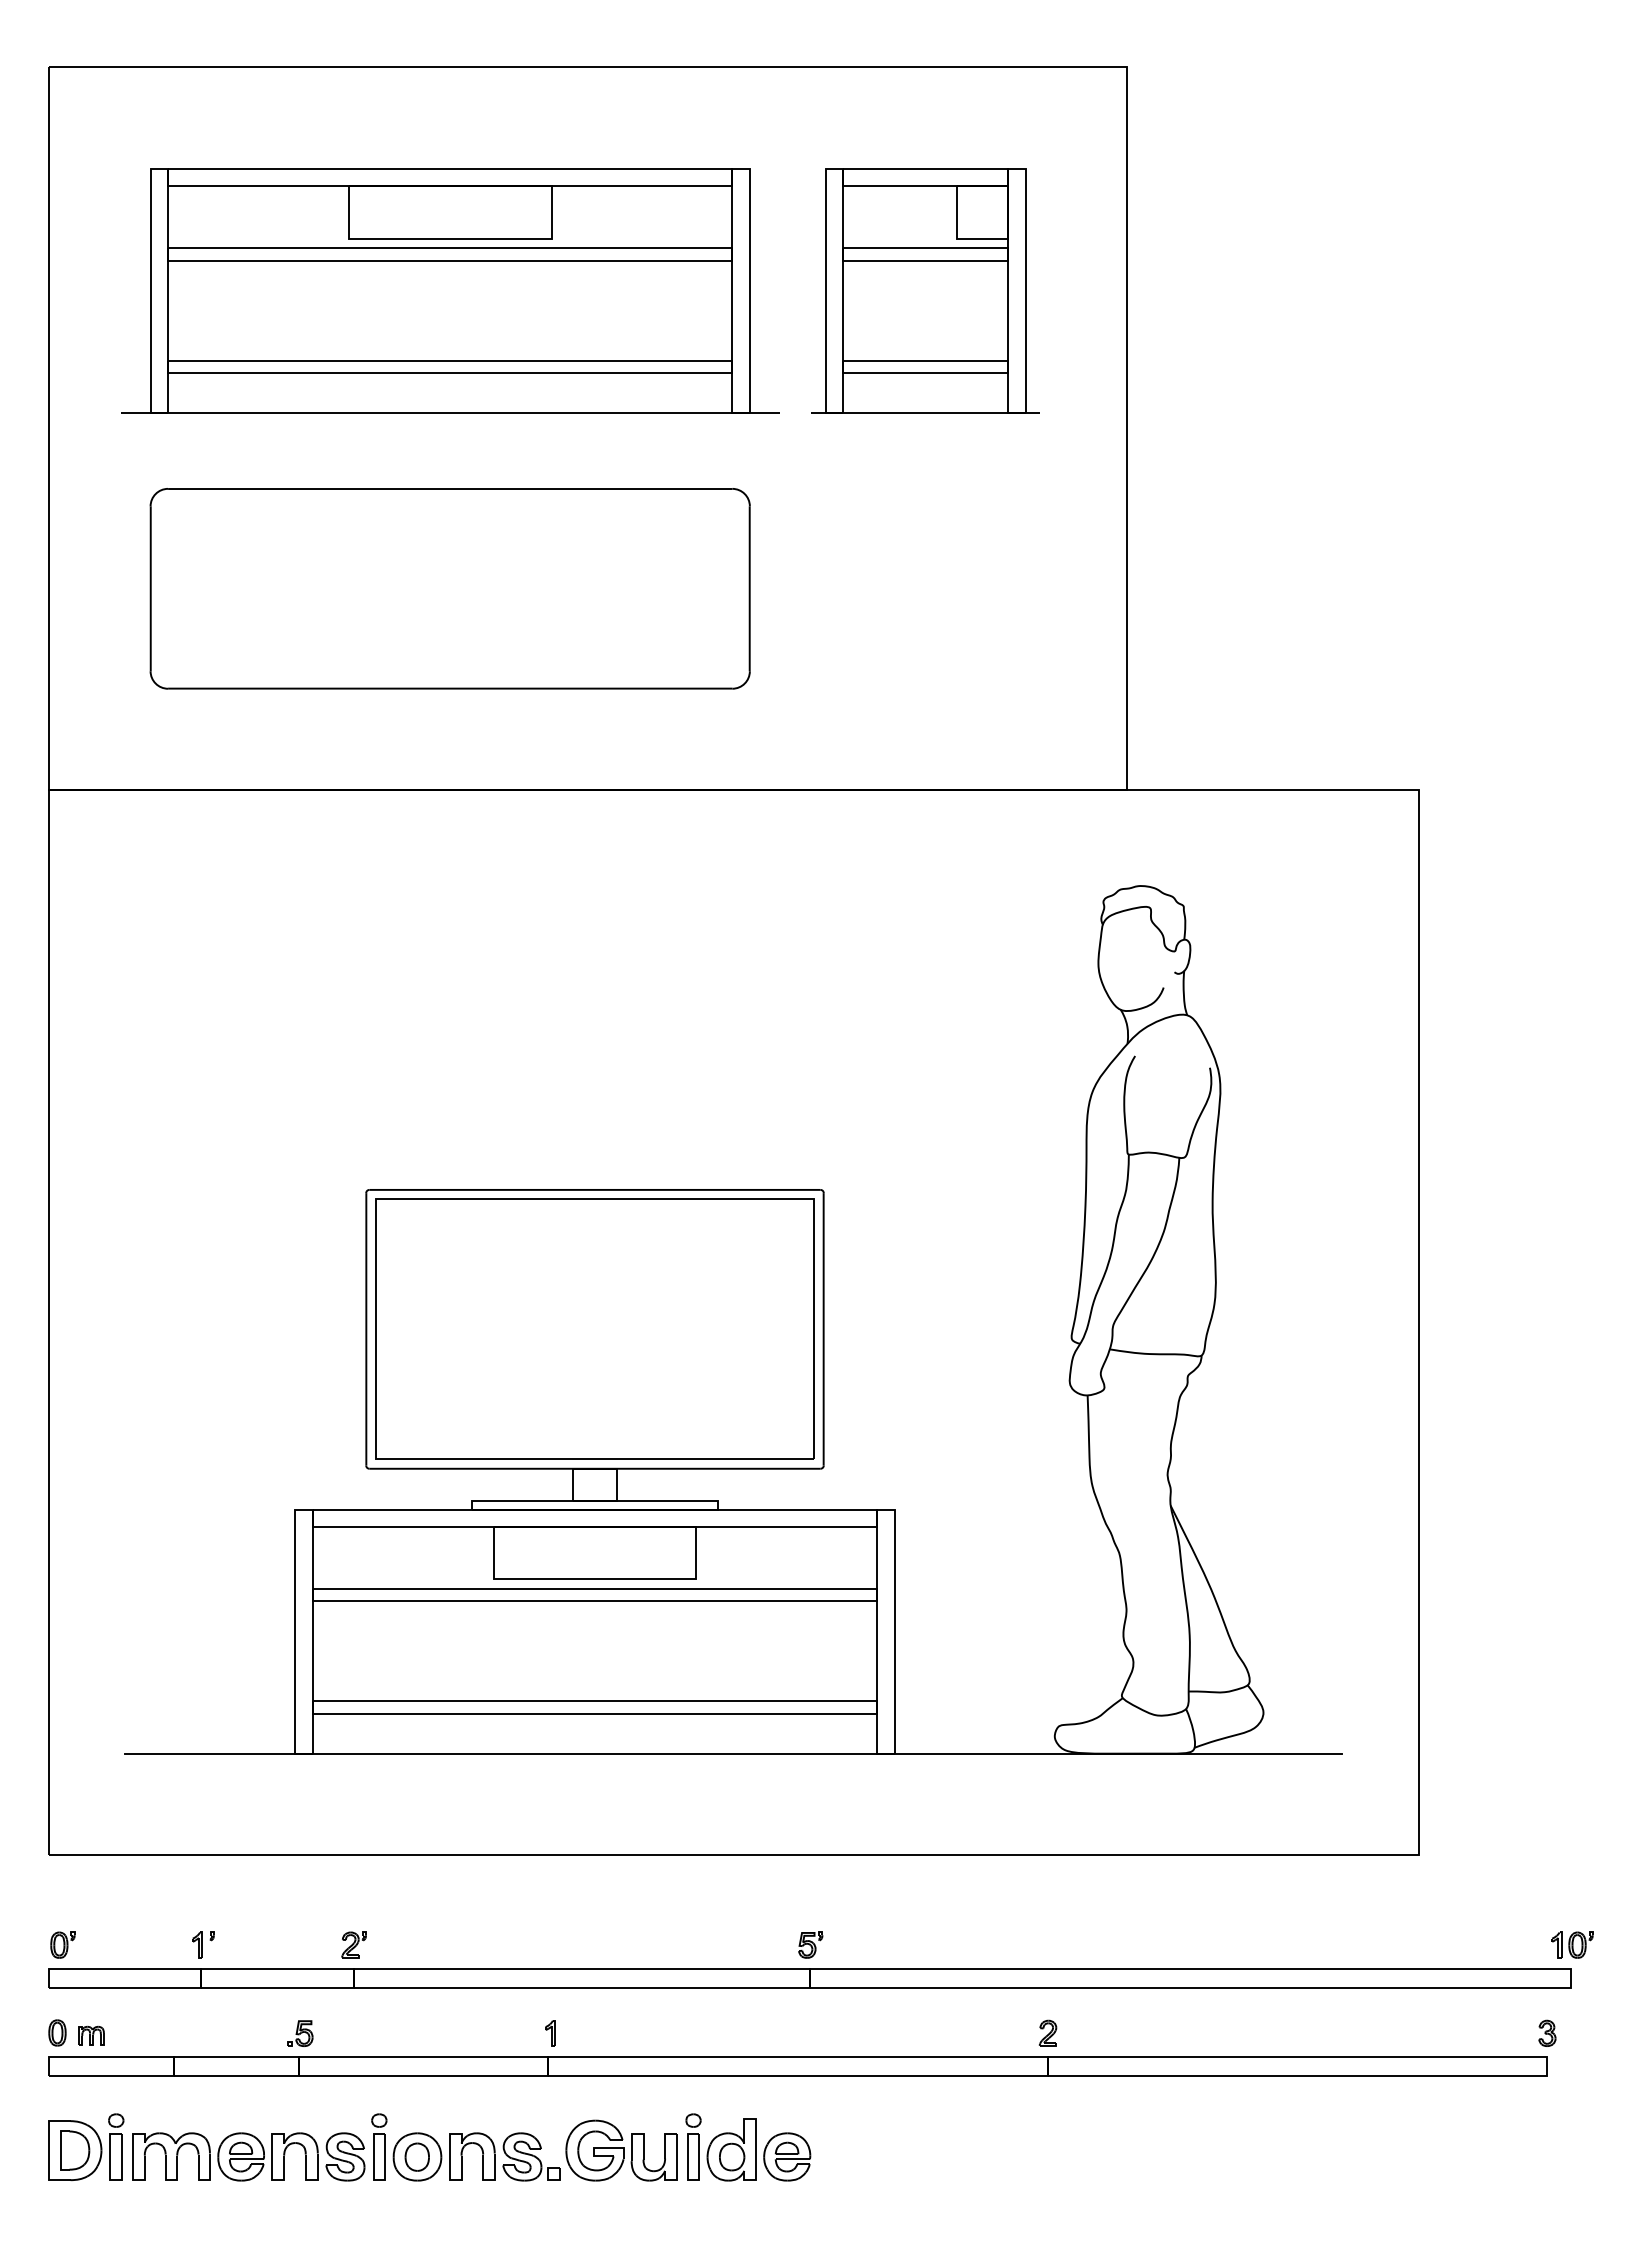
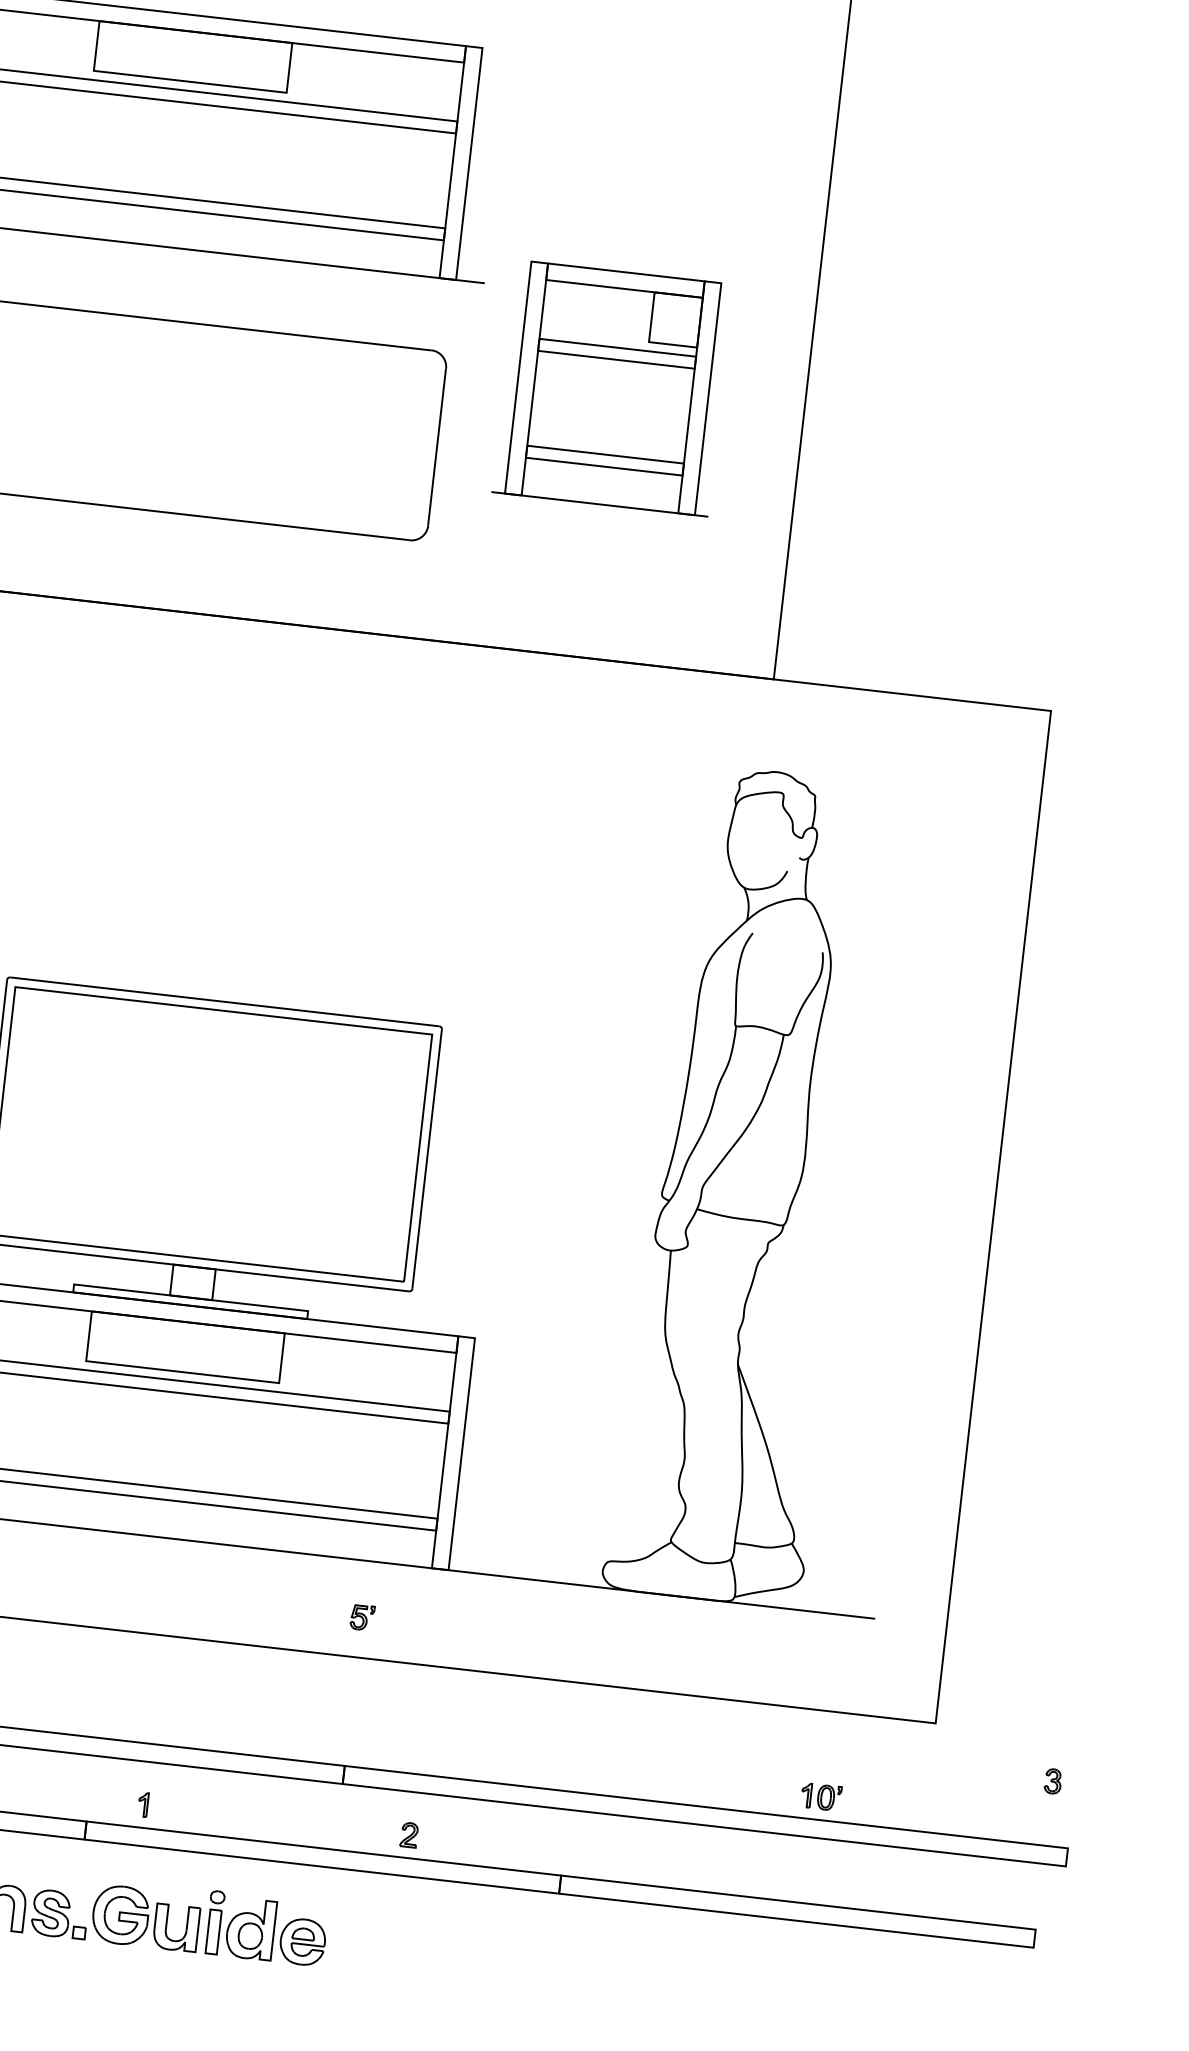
part: (925, 290) -> (613, 387), moved
part: (810, 1944) -> (362, 1617), moved
part: (1572, 1944) -> (821, 1796), moved
part: (1047, 2032) -> (408, 1834), moved
part: (1547, 2032) -> (1053, 1780), moved
part: (550, 2033) -> (143, 1804), moved

